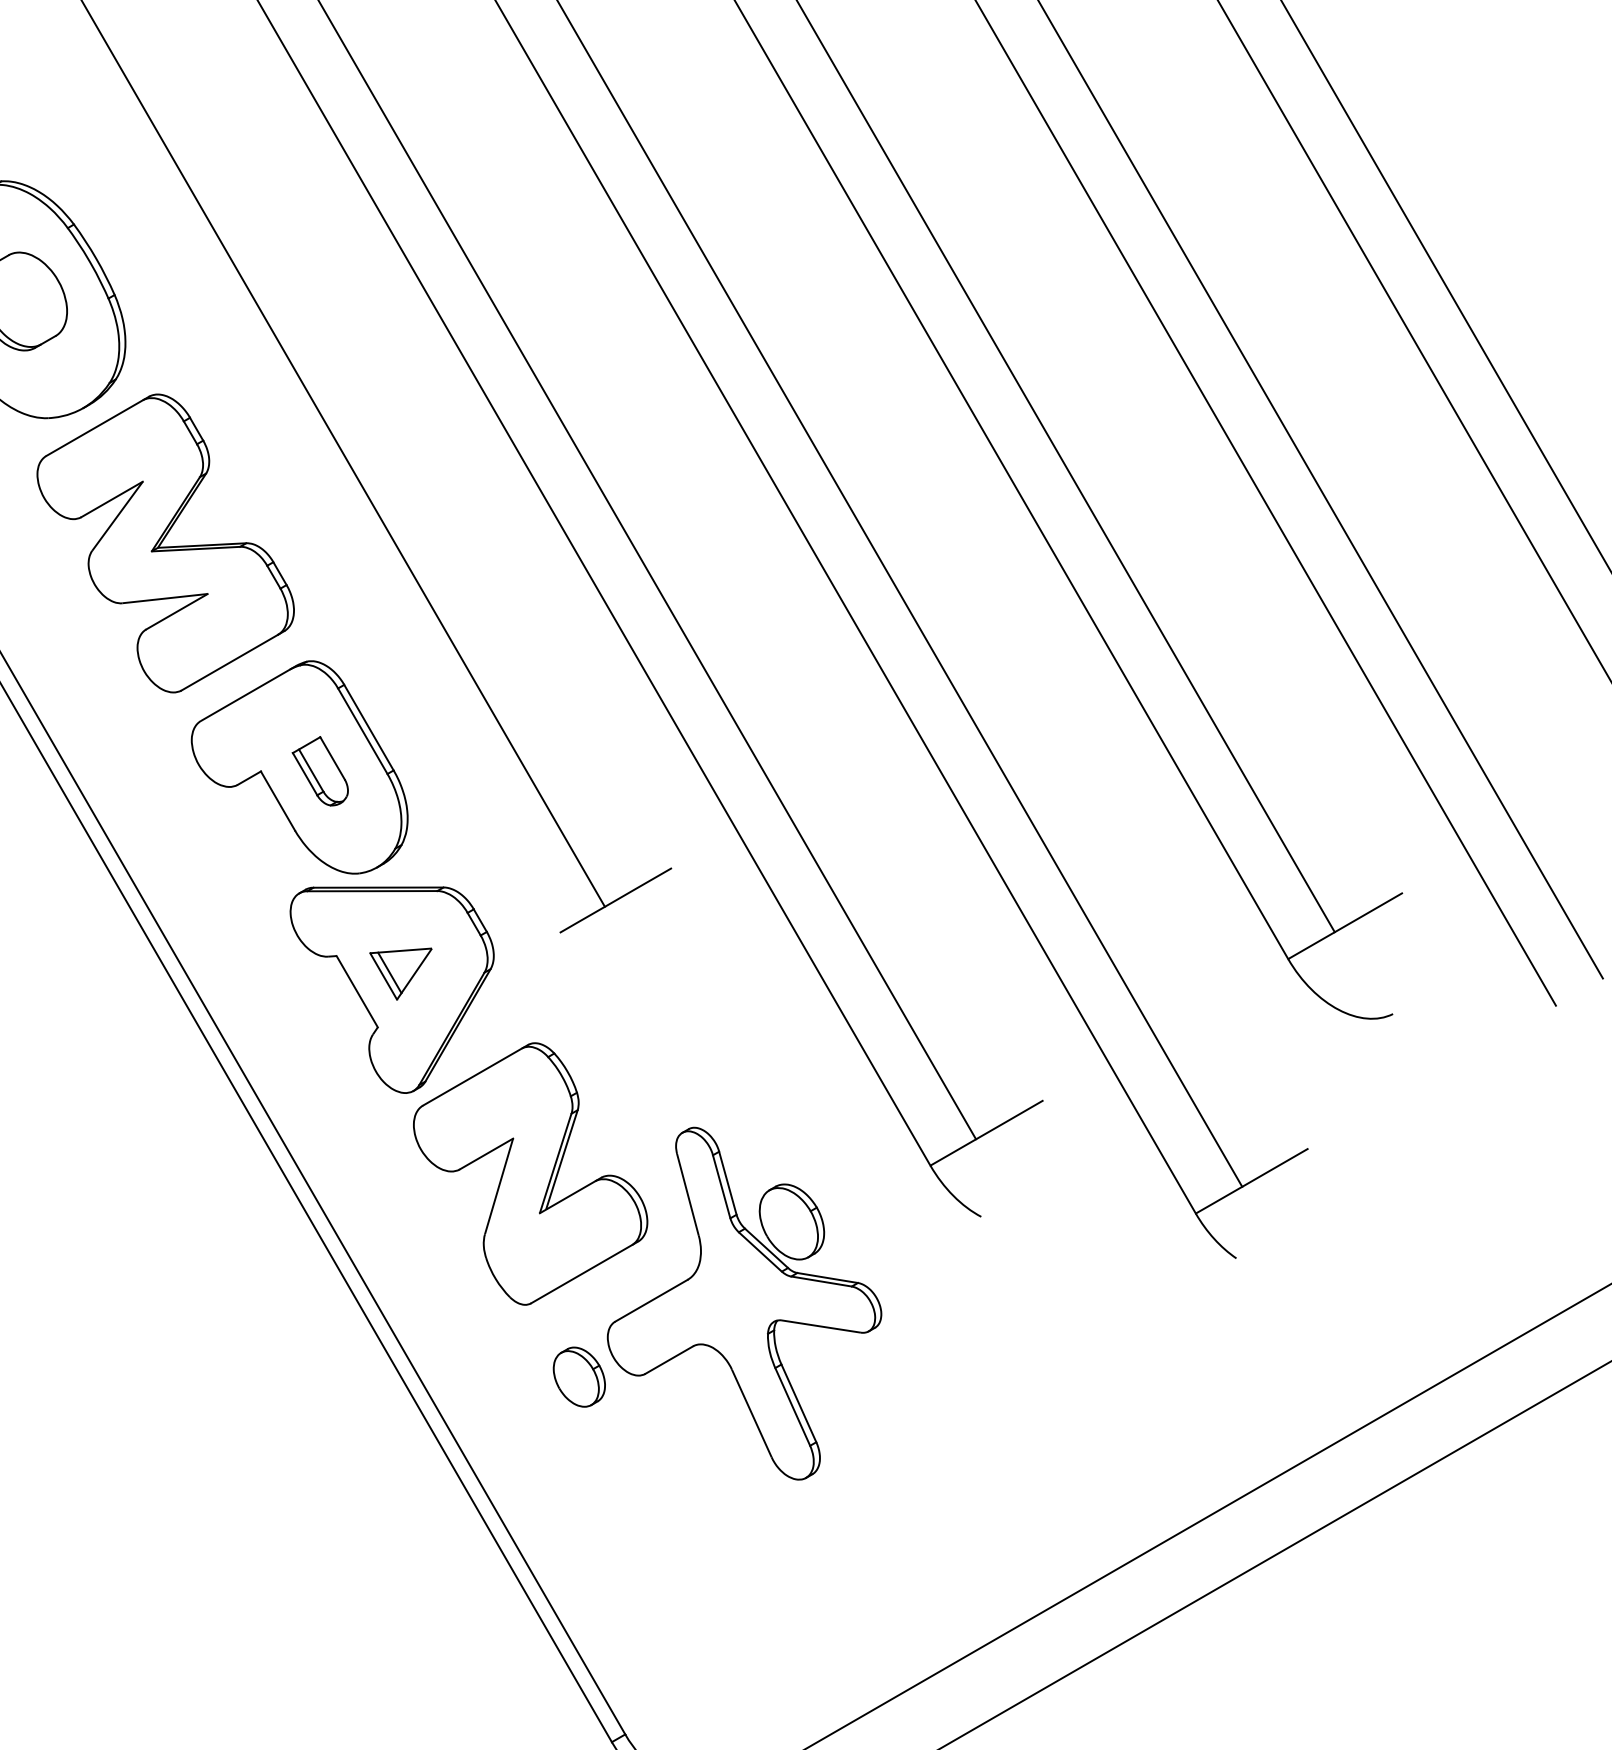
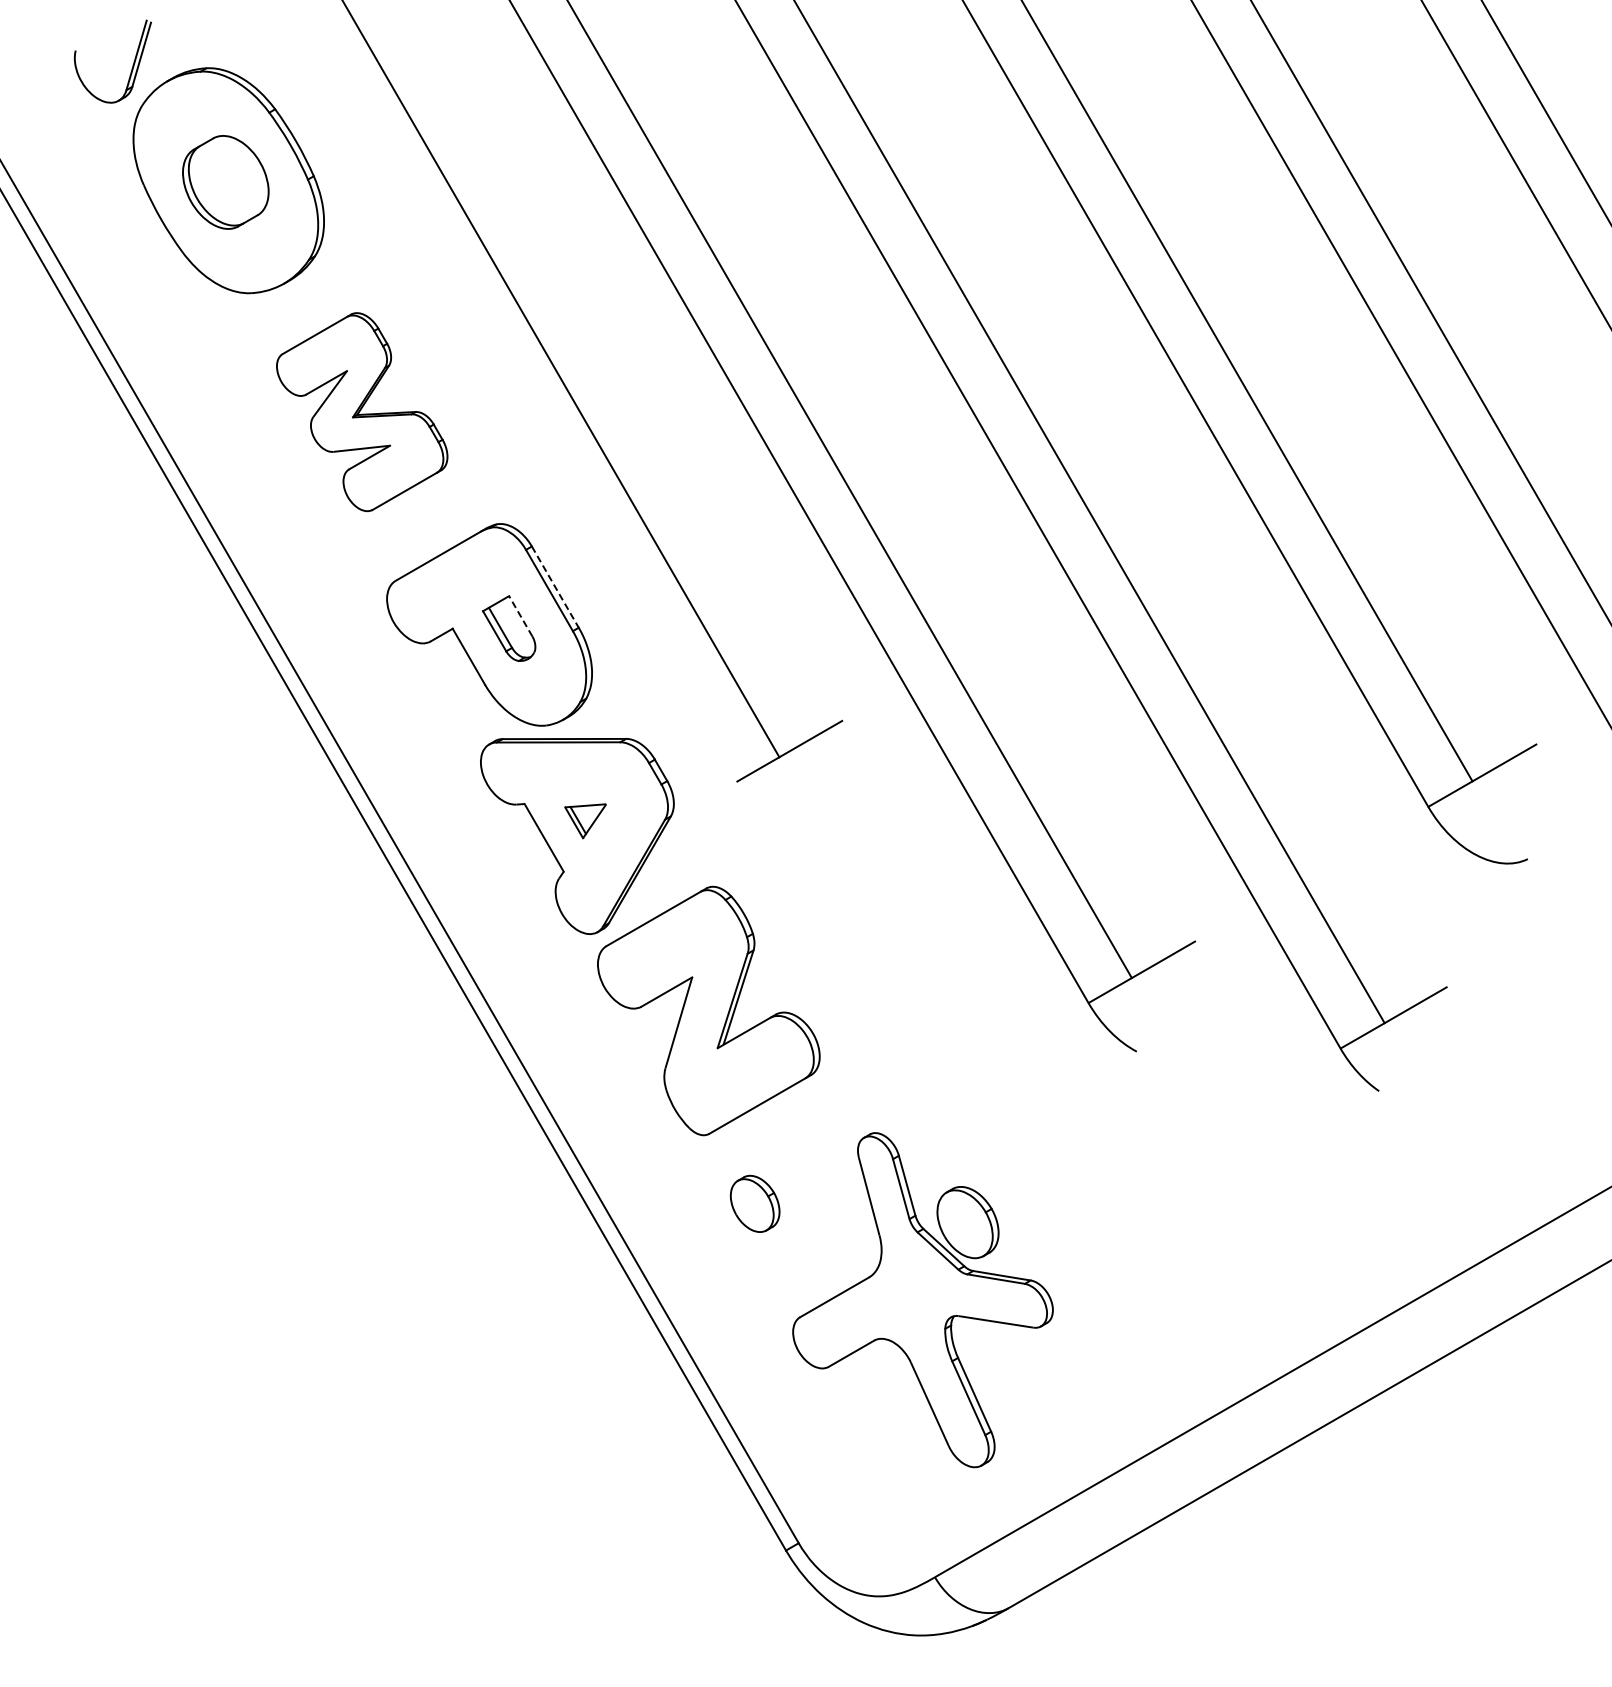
part: (164, 542) -> (361, 411), size x0.7
line: (369, 728) -> (555, 587), solid -> dashed
line: (332, 757) -> (520, 615), solid -> dashed
part: (400, 974) -> (585, 821), size x0.7
part: (744, 1304) -> (922, 1300), moved

